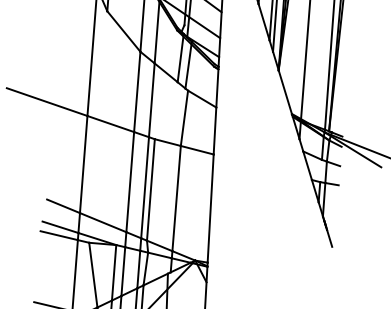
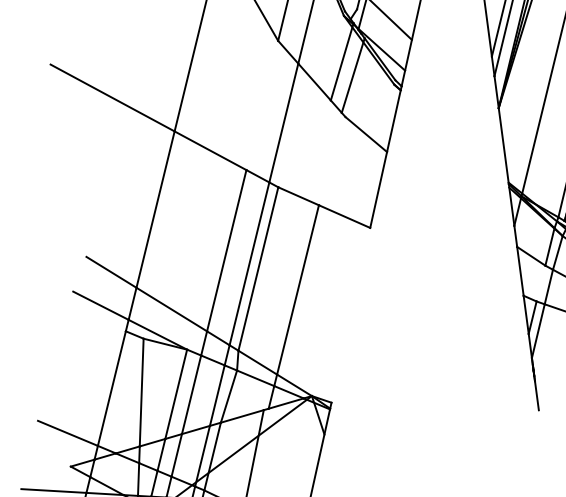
line: (137, 91) -> (262, 104), removed
line: (184, 117) -> (332, 159), removed
line: (210, 208) -> (350, 315), removed
line: (58, 235) -> (95, 318), removed

